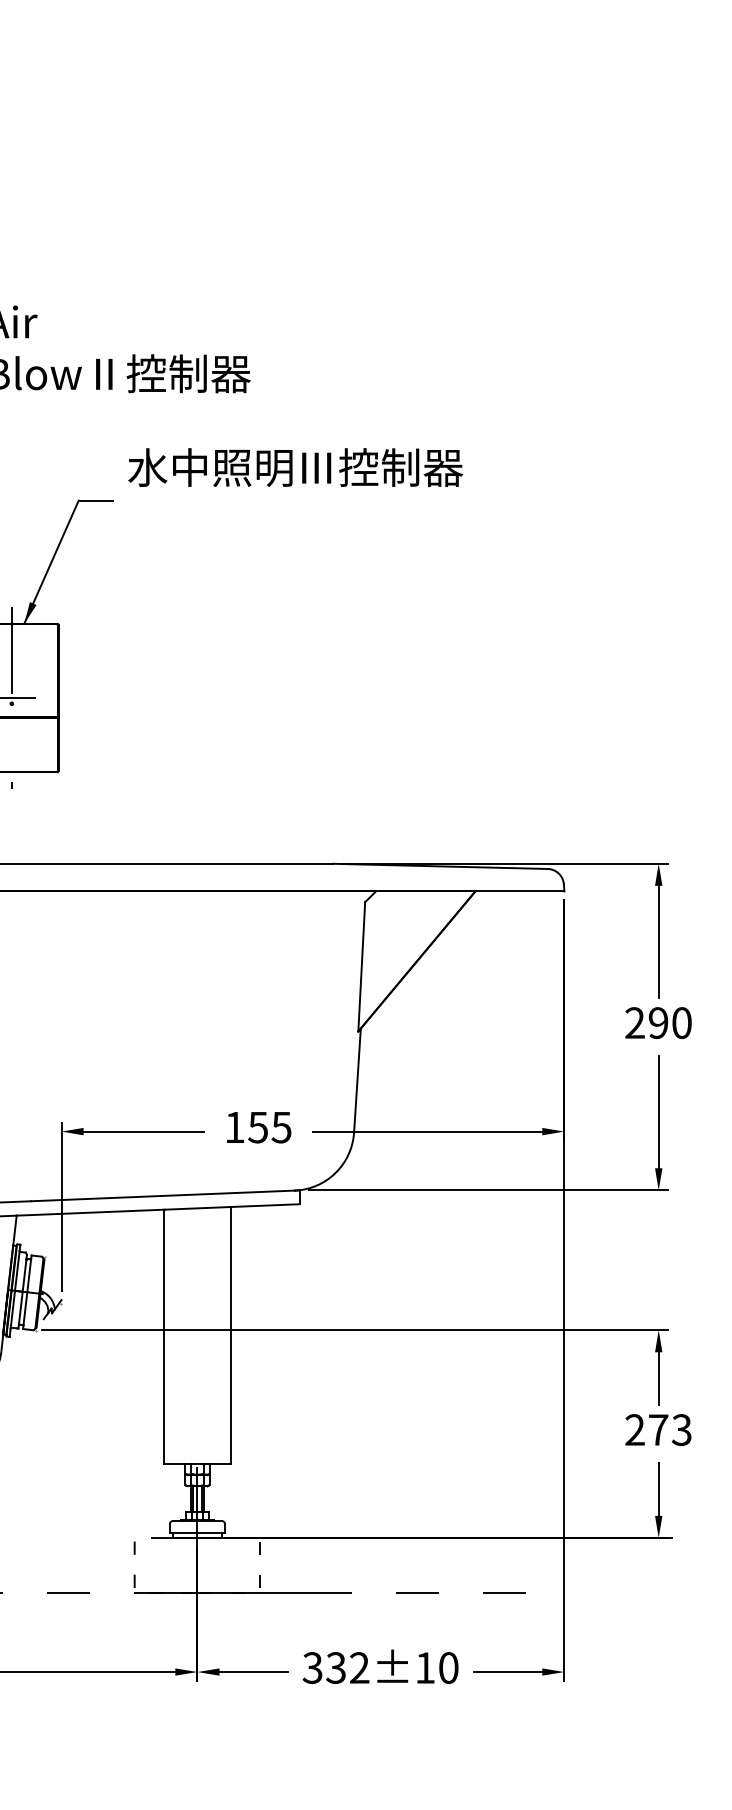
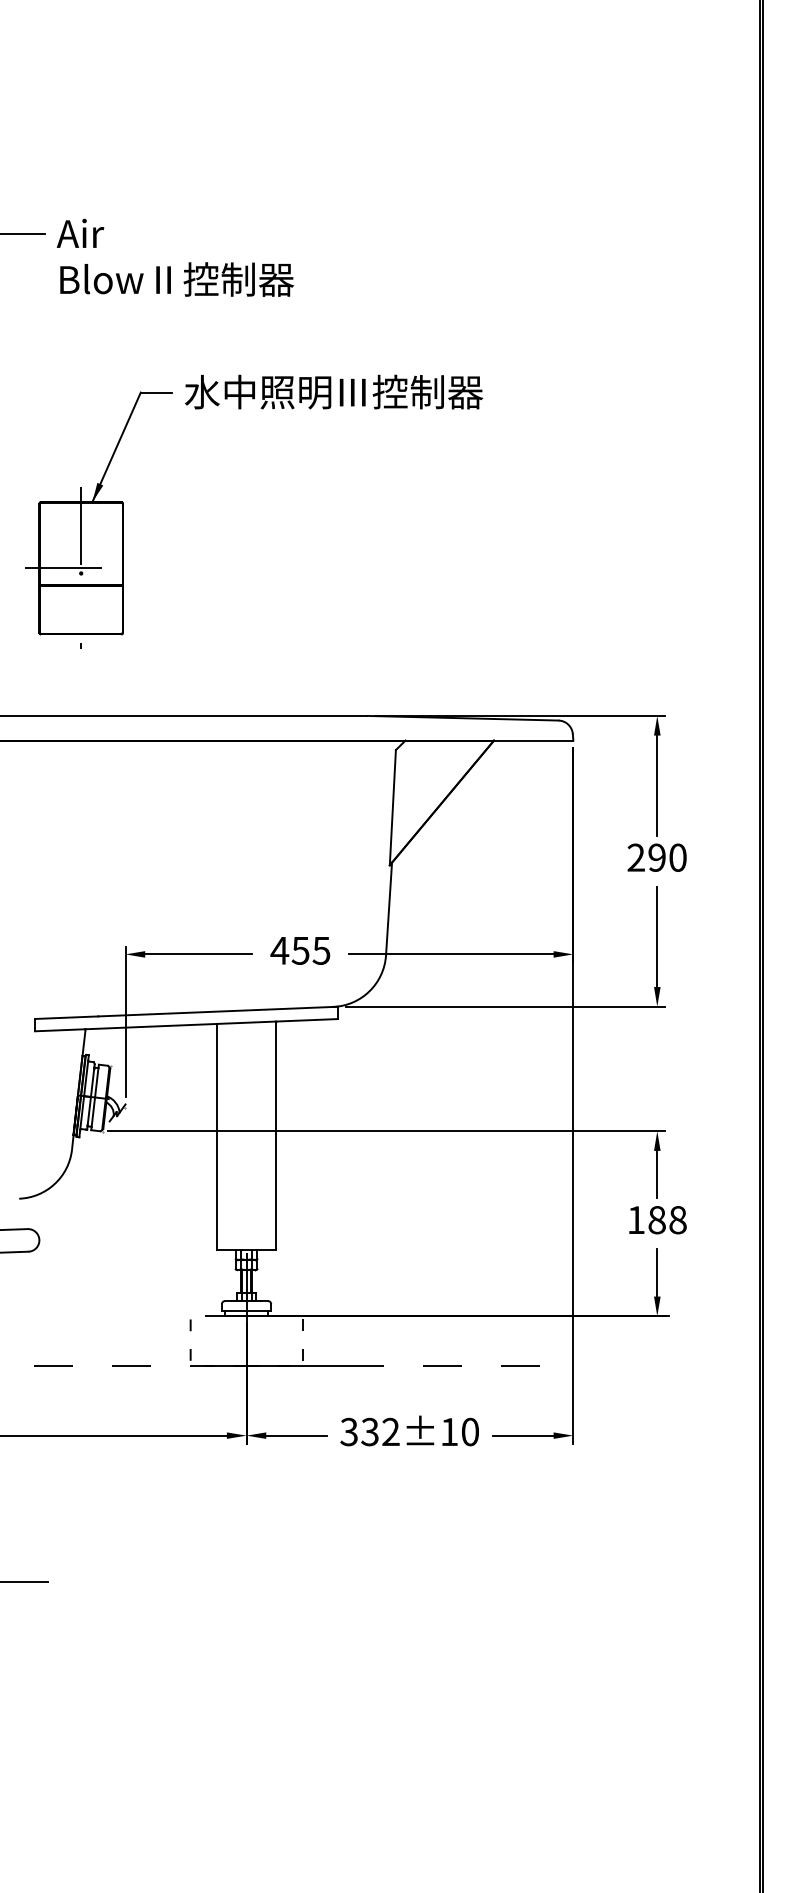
text: (296, 466) -> (334, 391), moved
text: (234, 1127) -> (279, 950), 155 -> 455
text: (657, 1430) -> (656, 1220), 273 -> 188

